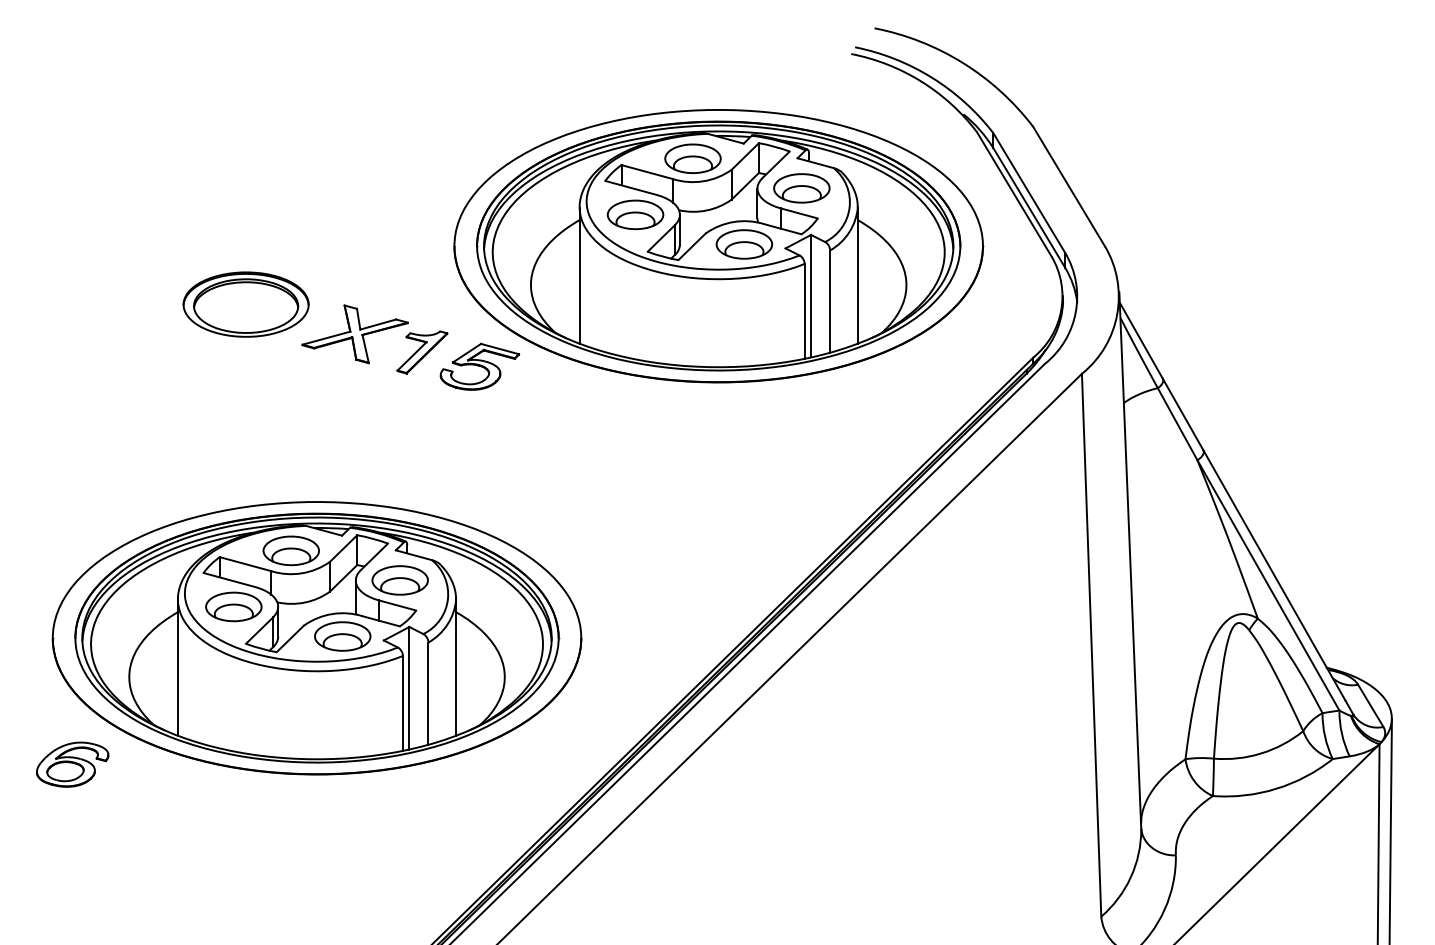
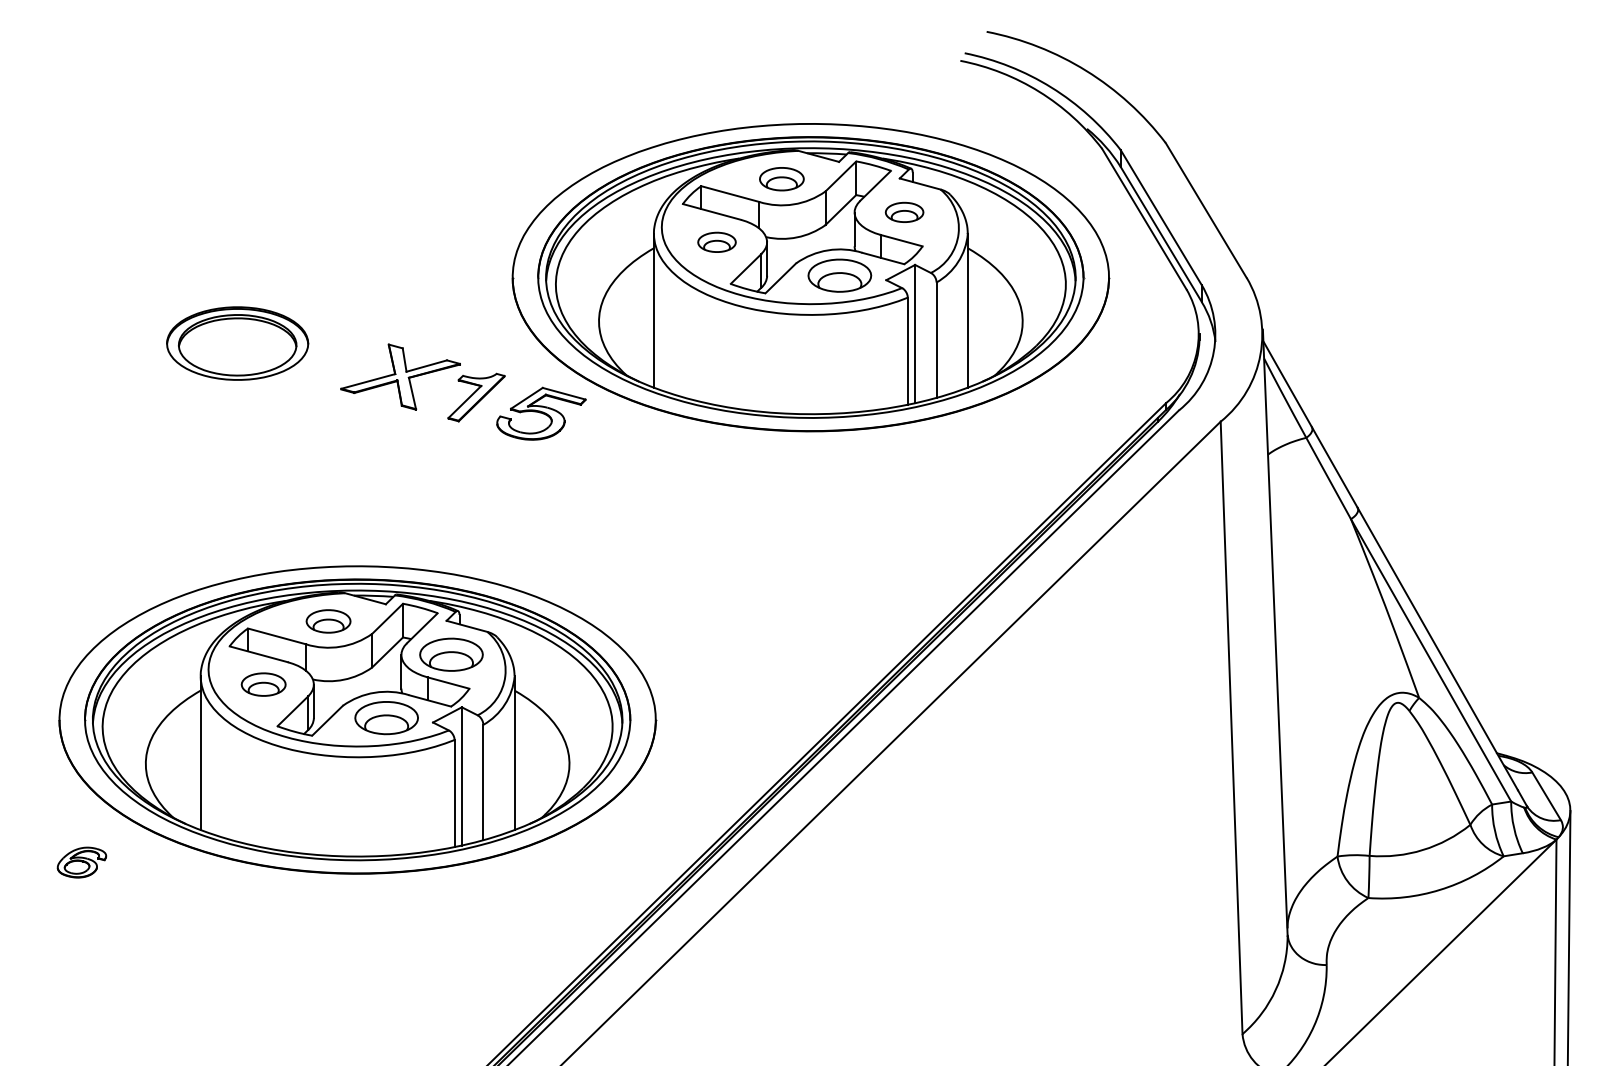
part: (692, 159) -> (781, 179), size x0.7
part: (801, 188) -> (904, 212), size x0.6
part: (635, 215) -> (716, 242), size x0.6
part: (245, 304) -> (237, 343), moved
part: (291, 550) -> (328, 621), size x0.7
part: (233, 606) -> (263, 684), size x0.7
part: (72, 764) -> (81, 862), size x0.6

